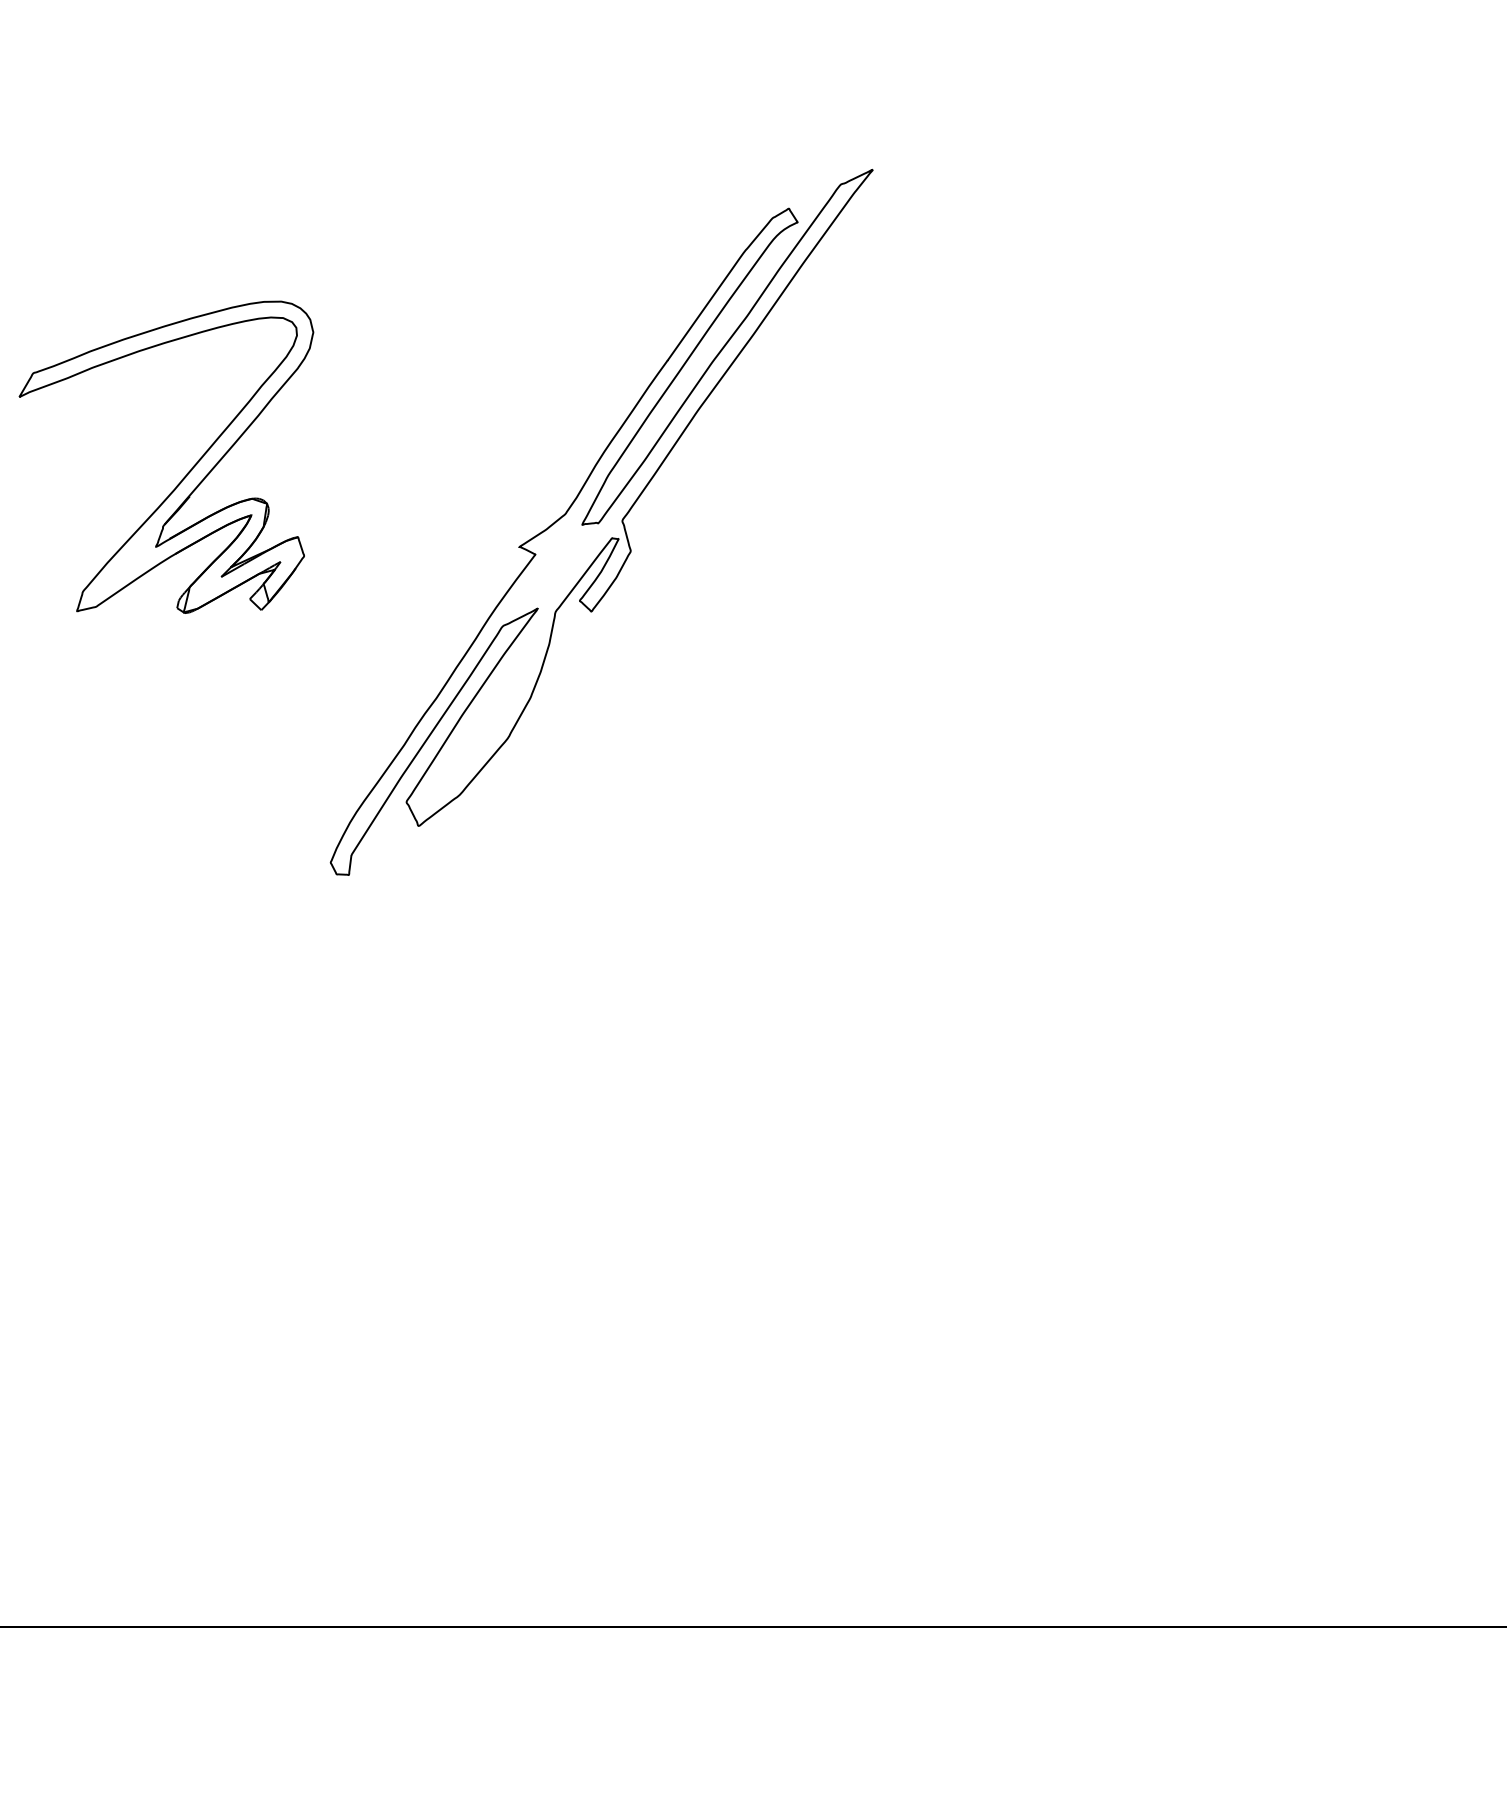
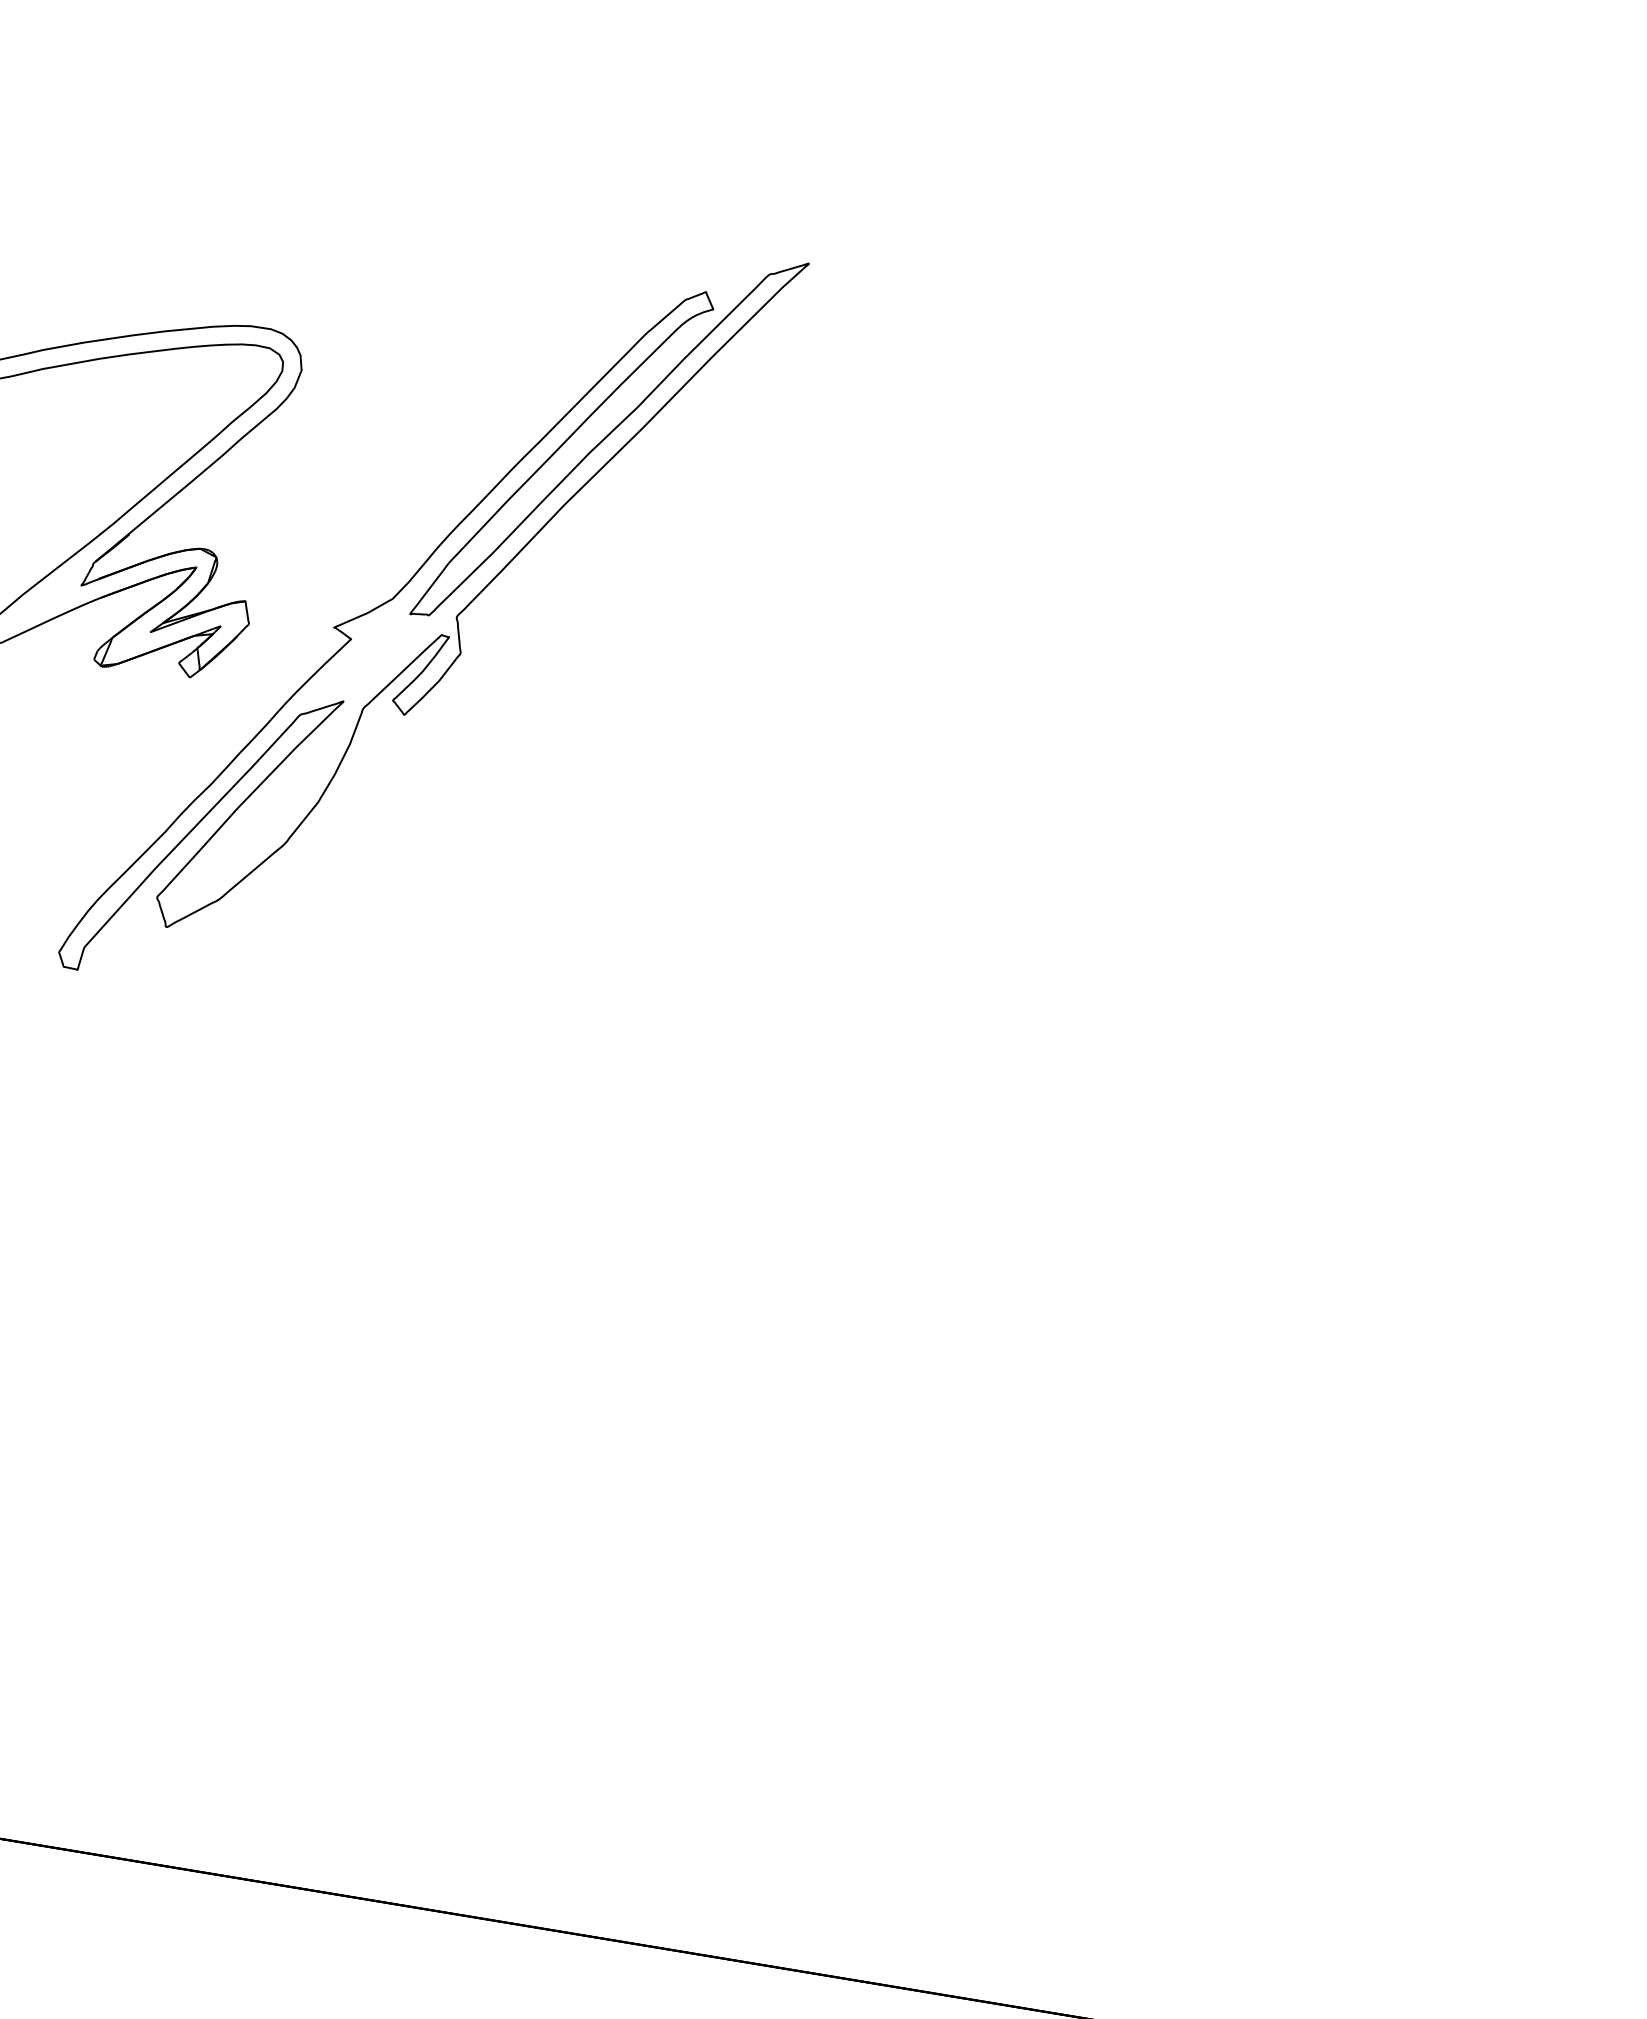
part: (601, 521) -> (432, 613), moved

